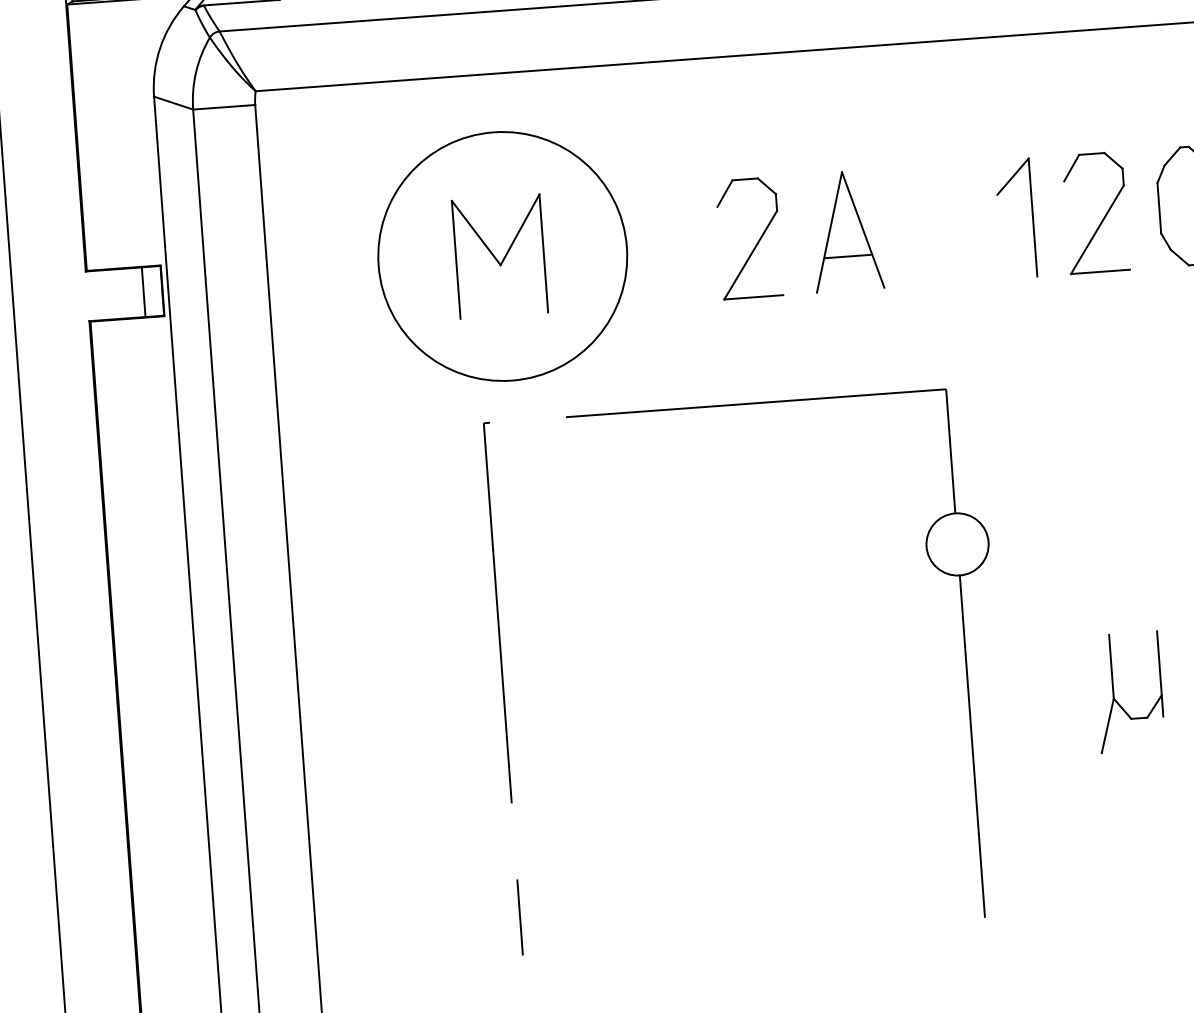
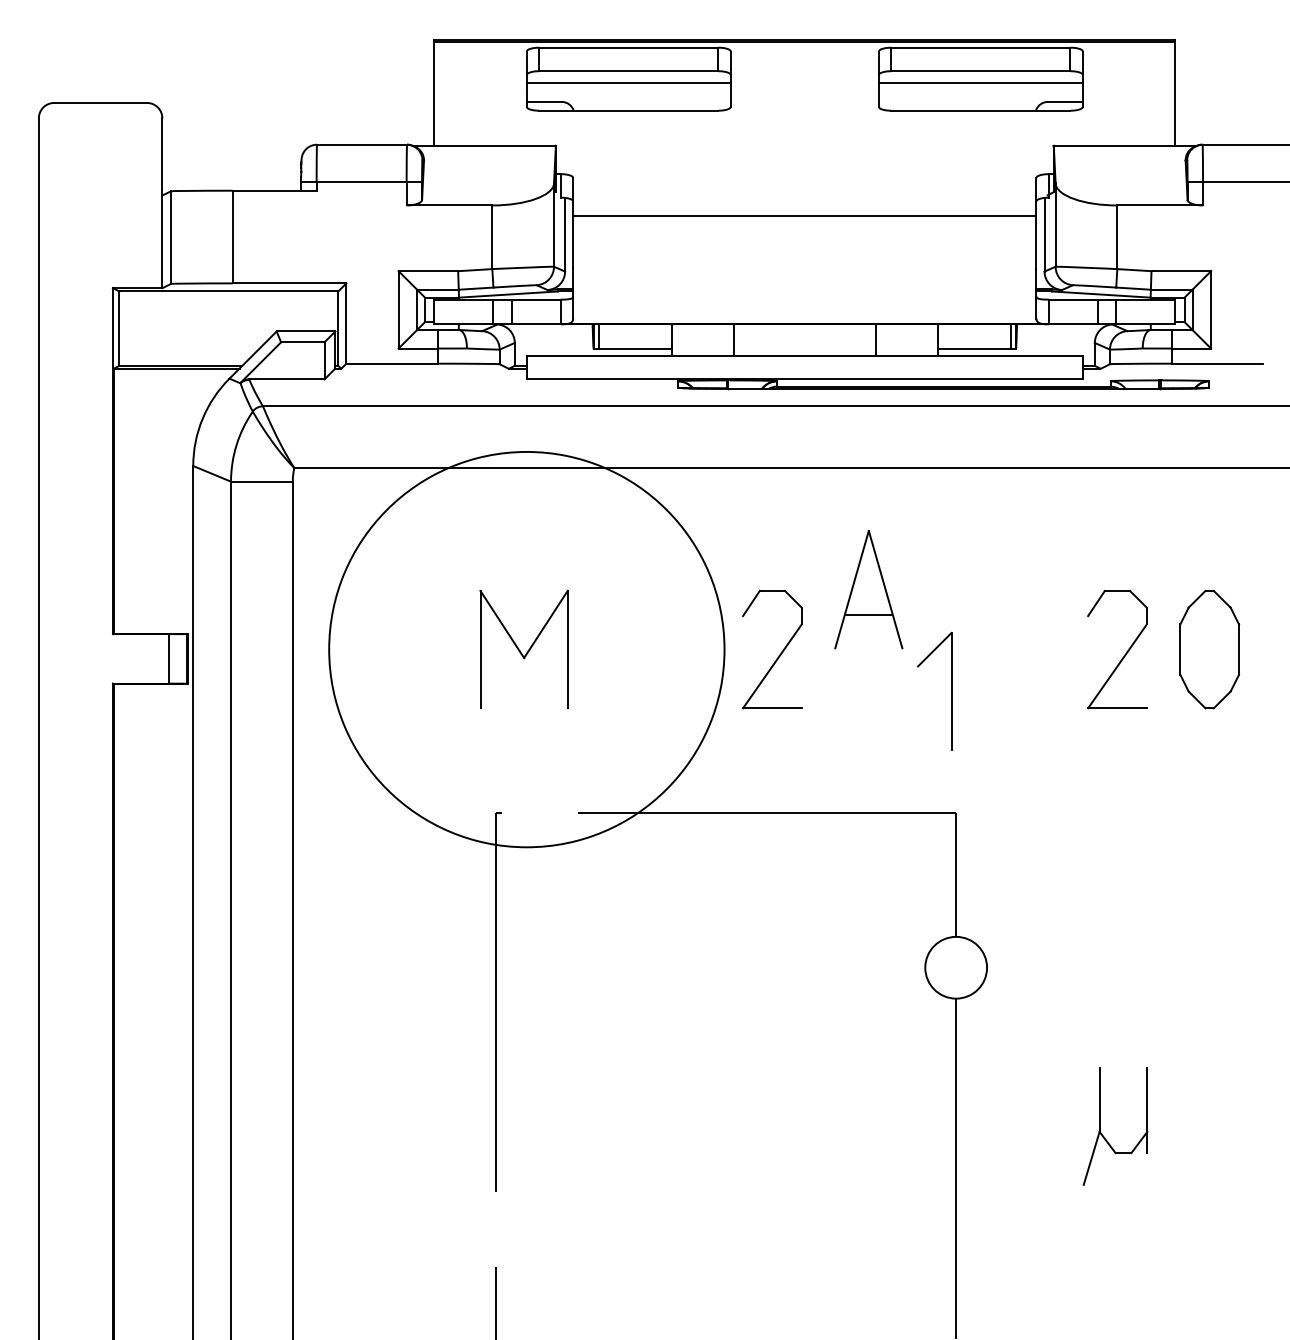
part: (1032, 216) -> (951, 690), moved
part: (846, 231) -> (868, 589), moved
circle: (502, 256) -> (526, 649), size x1.6

